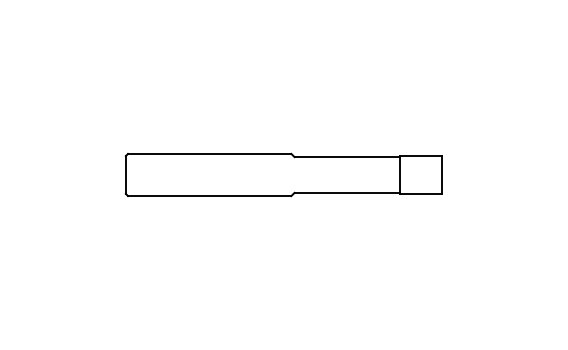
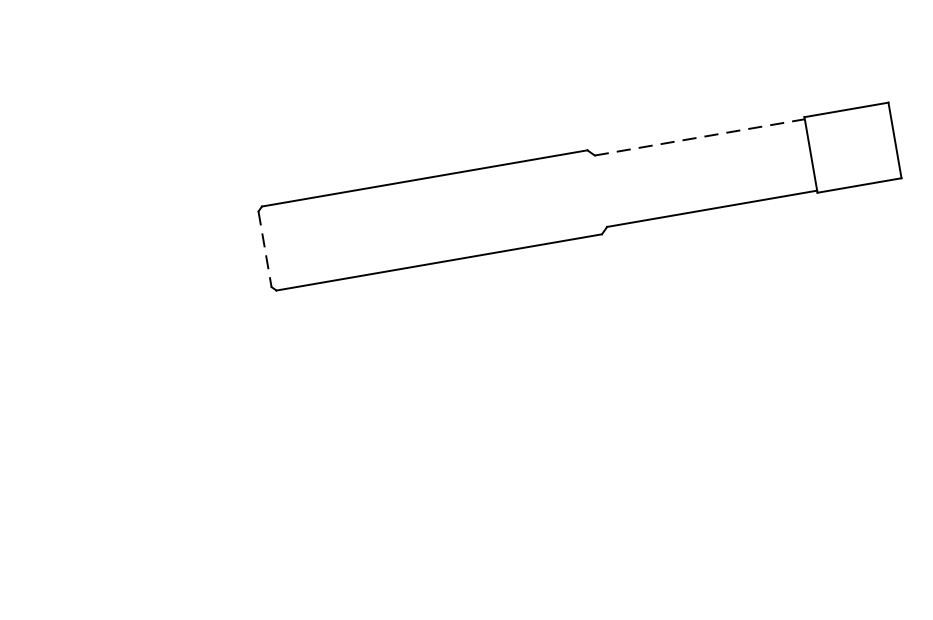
line: (347, 157) -> (700, 138), solid -> dashed
line: (125, 175) -> (264, 250), solid -> dashed

